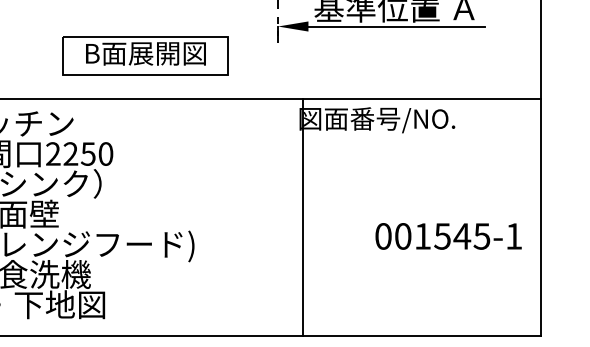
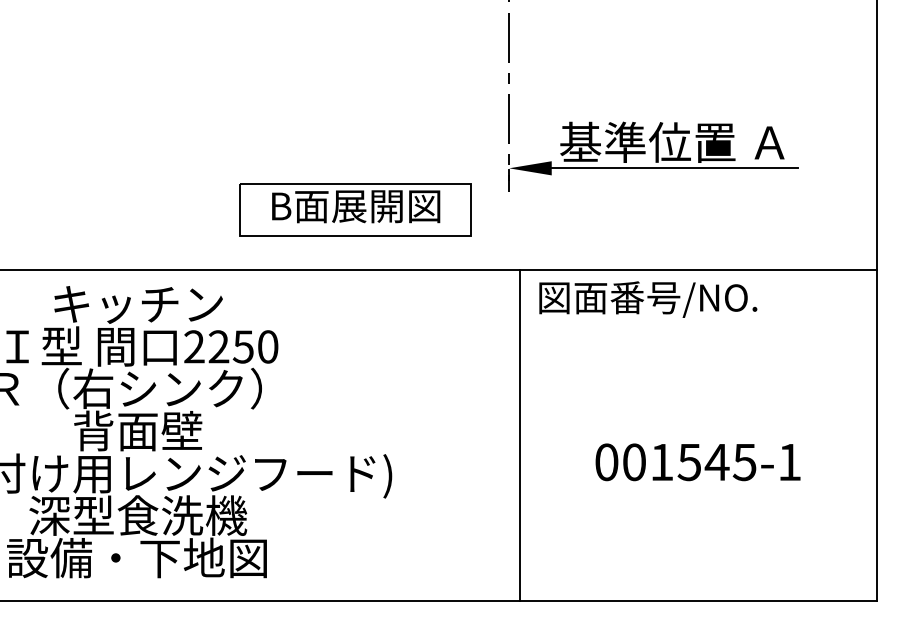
part: (145, 55) -> (355, 209), moved
line: (303, 217) -> (520, 435), moved
text: (448, 236) -> (697, 462), moved

